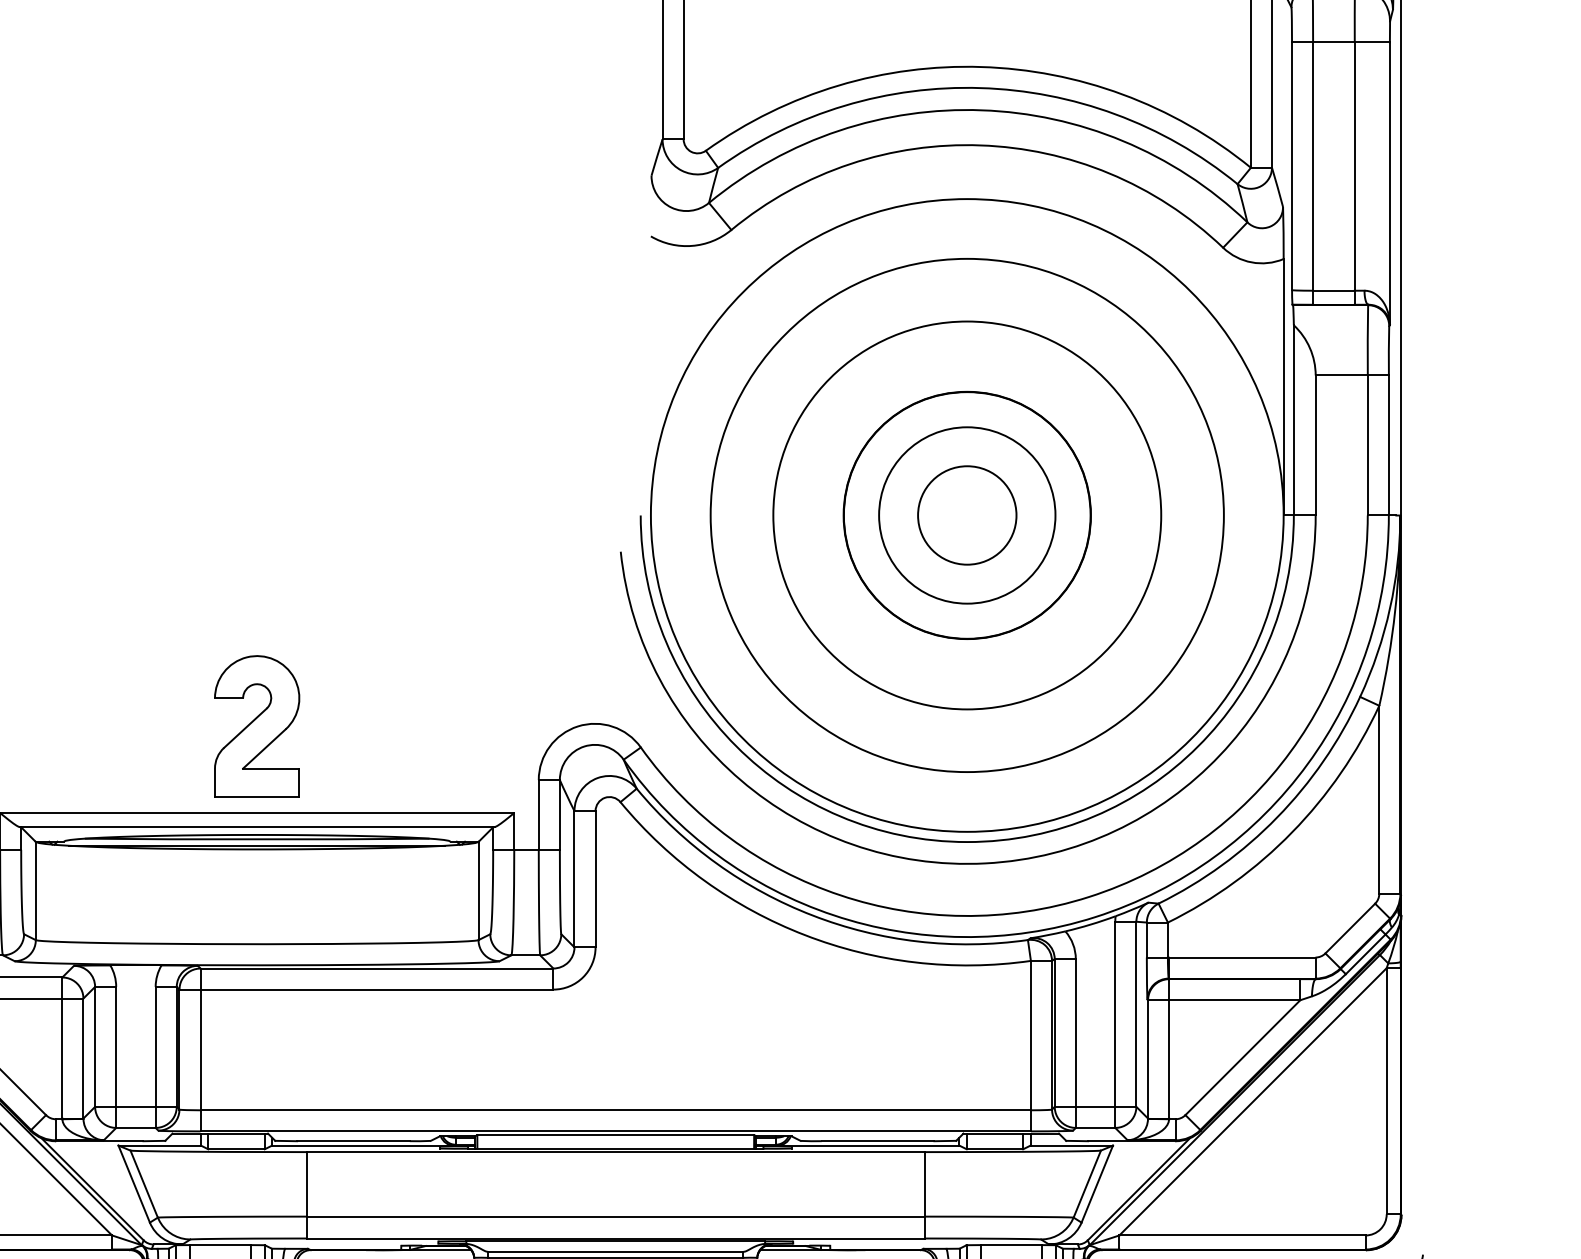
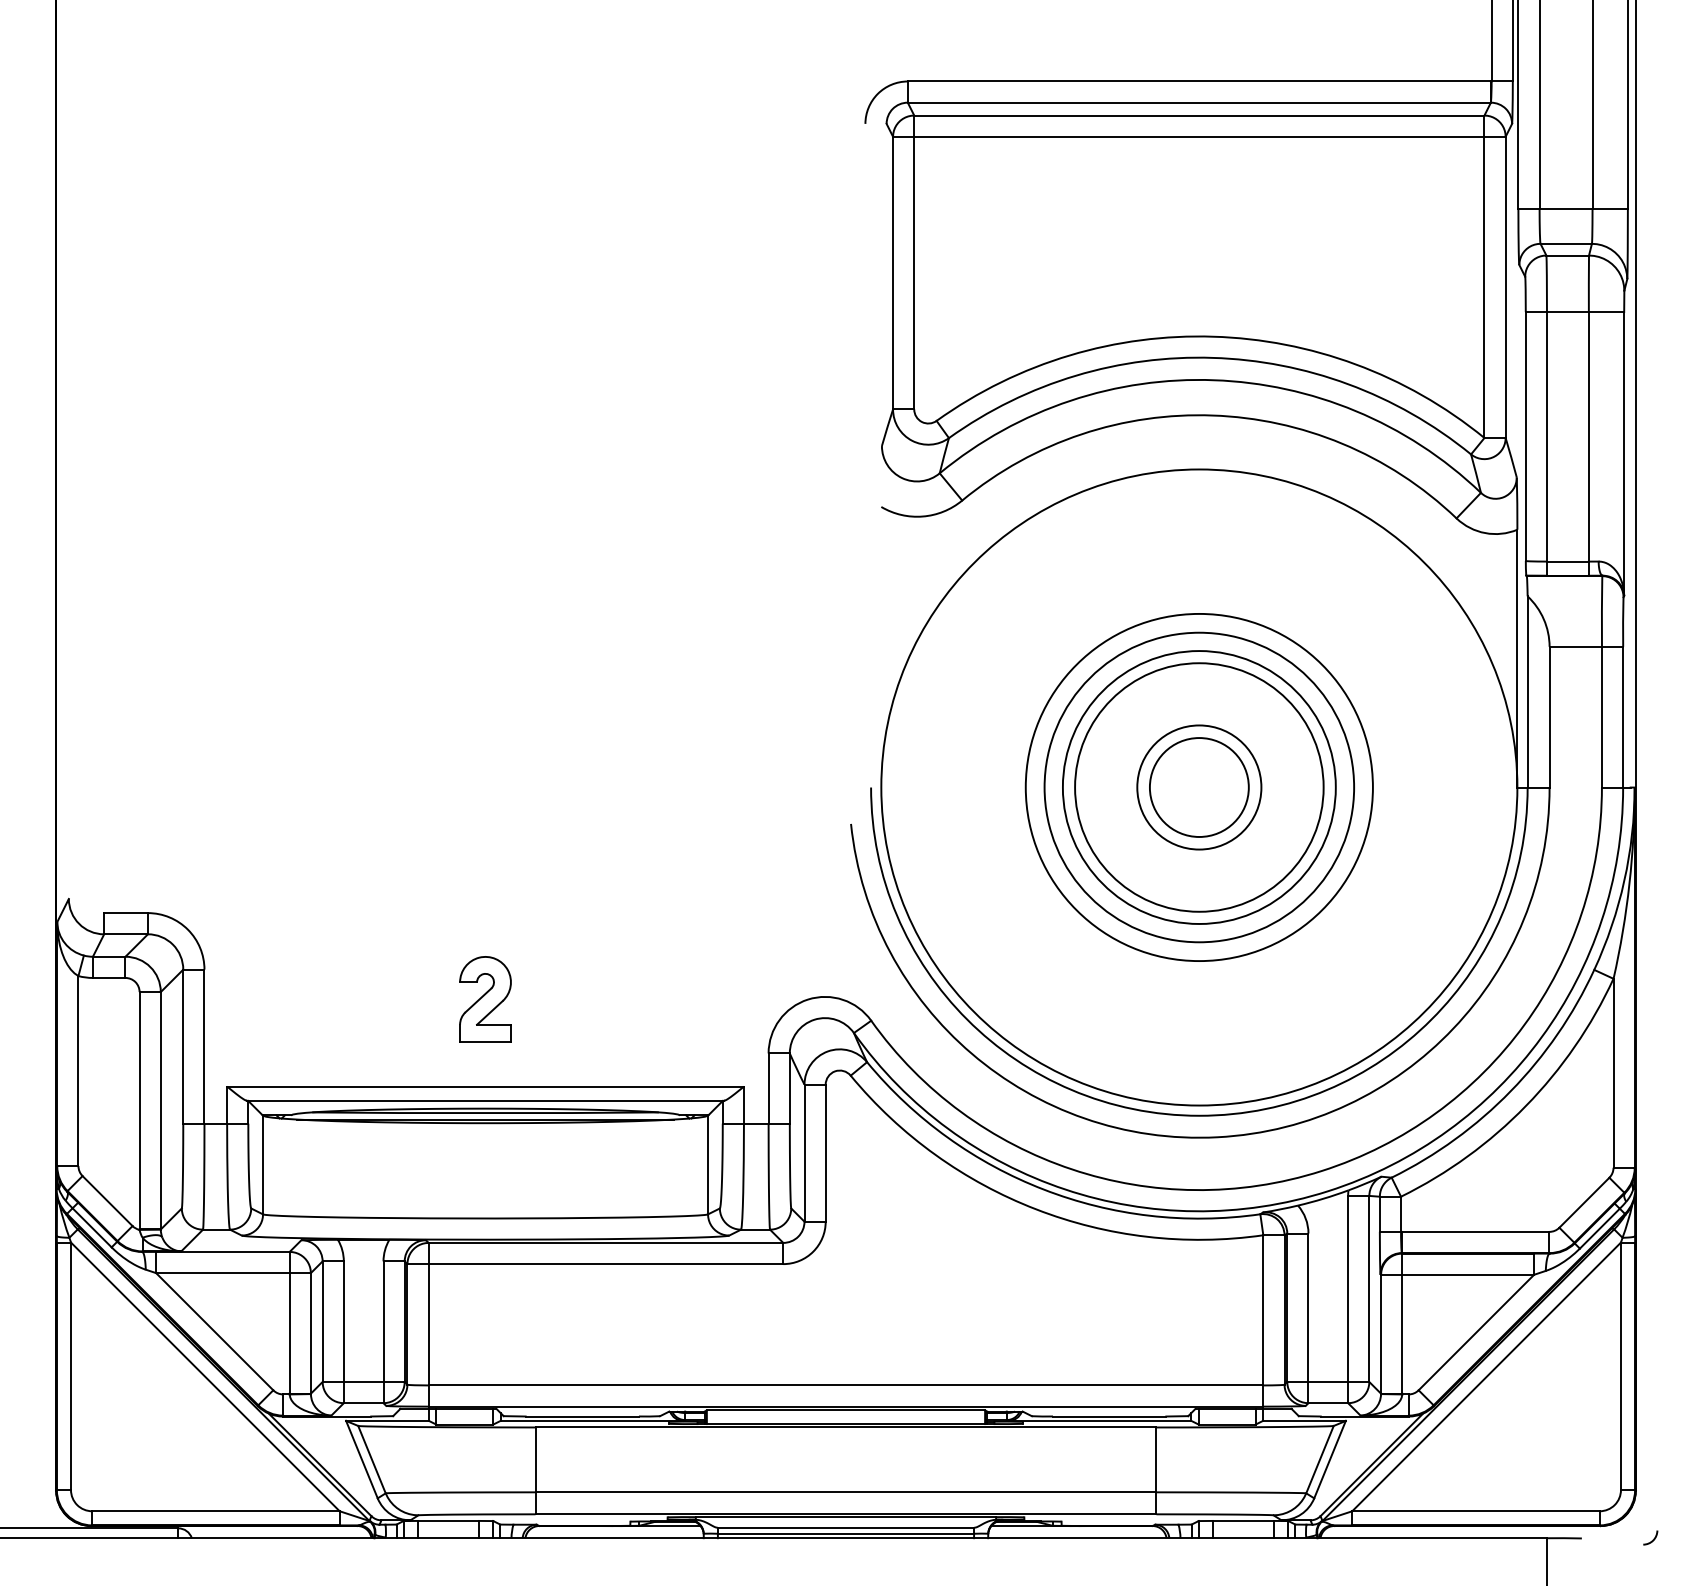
circle: (967, 515) -> (1199, 787), size x0.6
circle: (967, 515) -> (1199, 787), size x0.7
circle: (967, 515) -> (1199, 787), size x0.7
circle: (967, 515) -> (1199, 787), size x1.4
part: (257, 725) -> (485, 998), size x0.6

